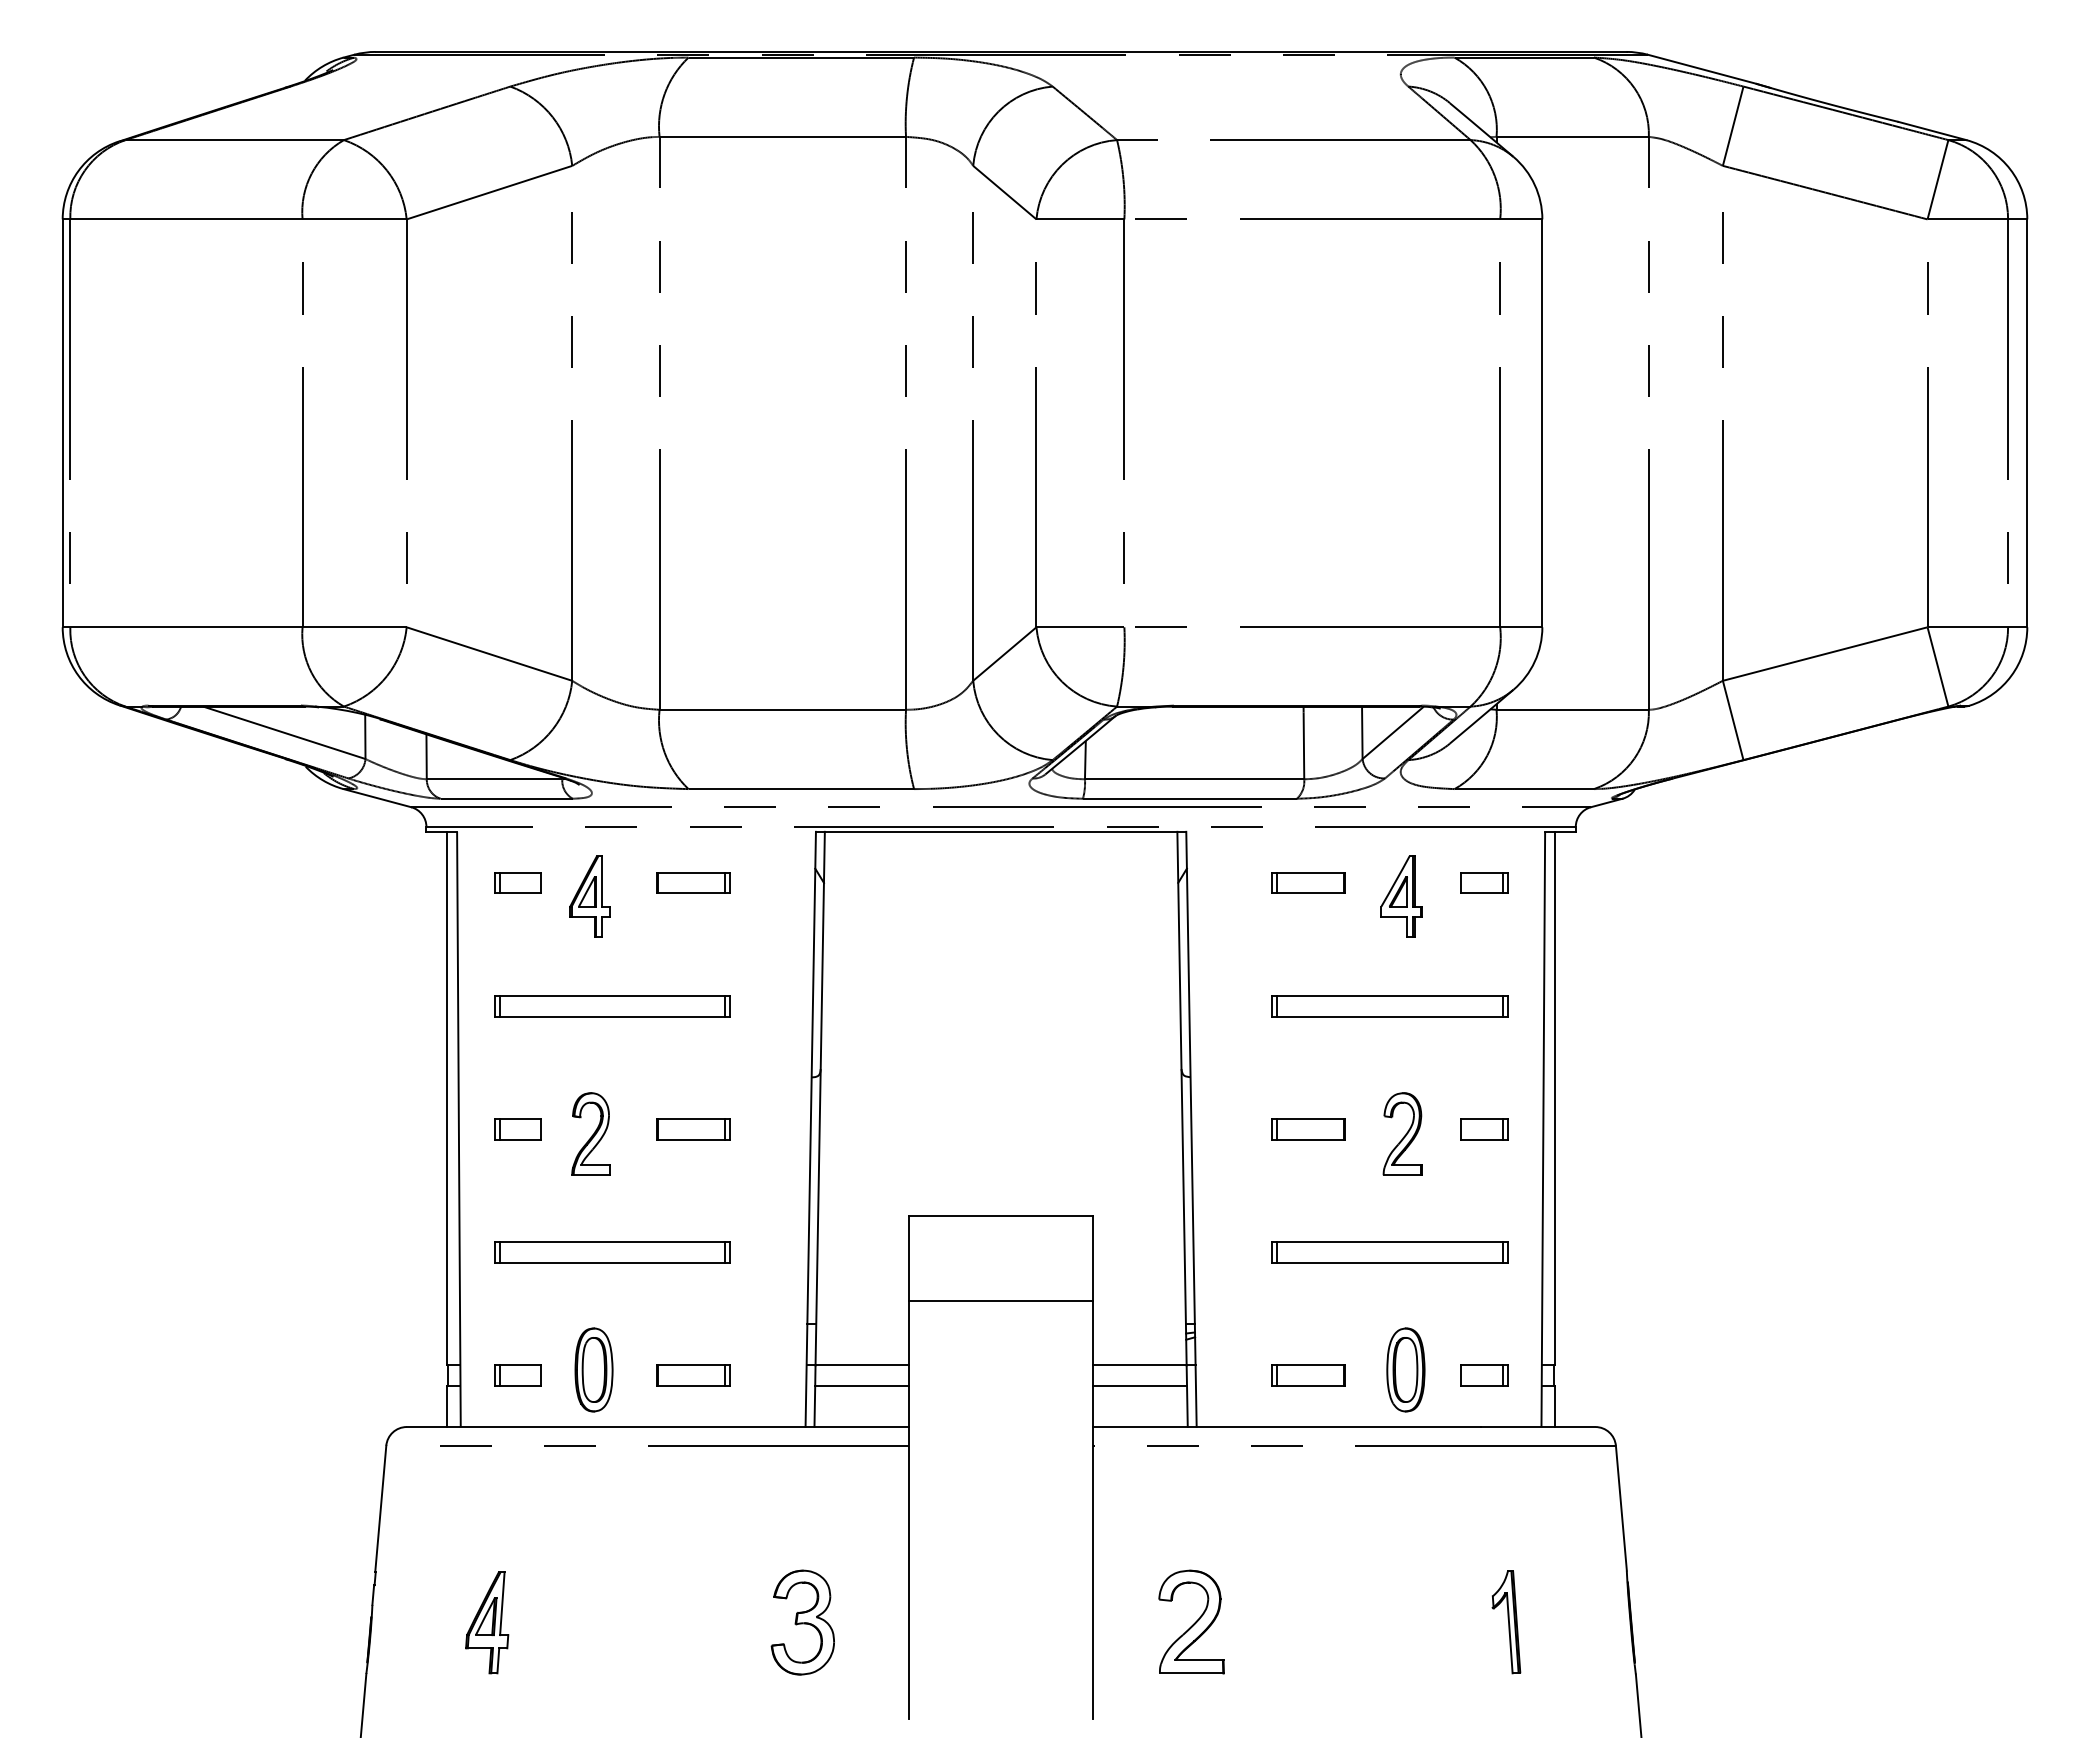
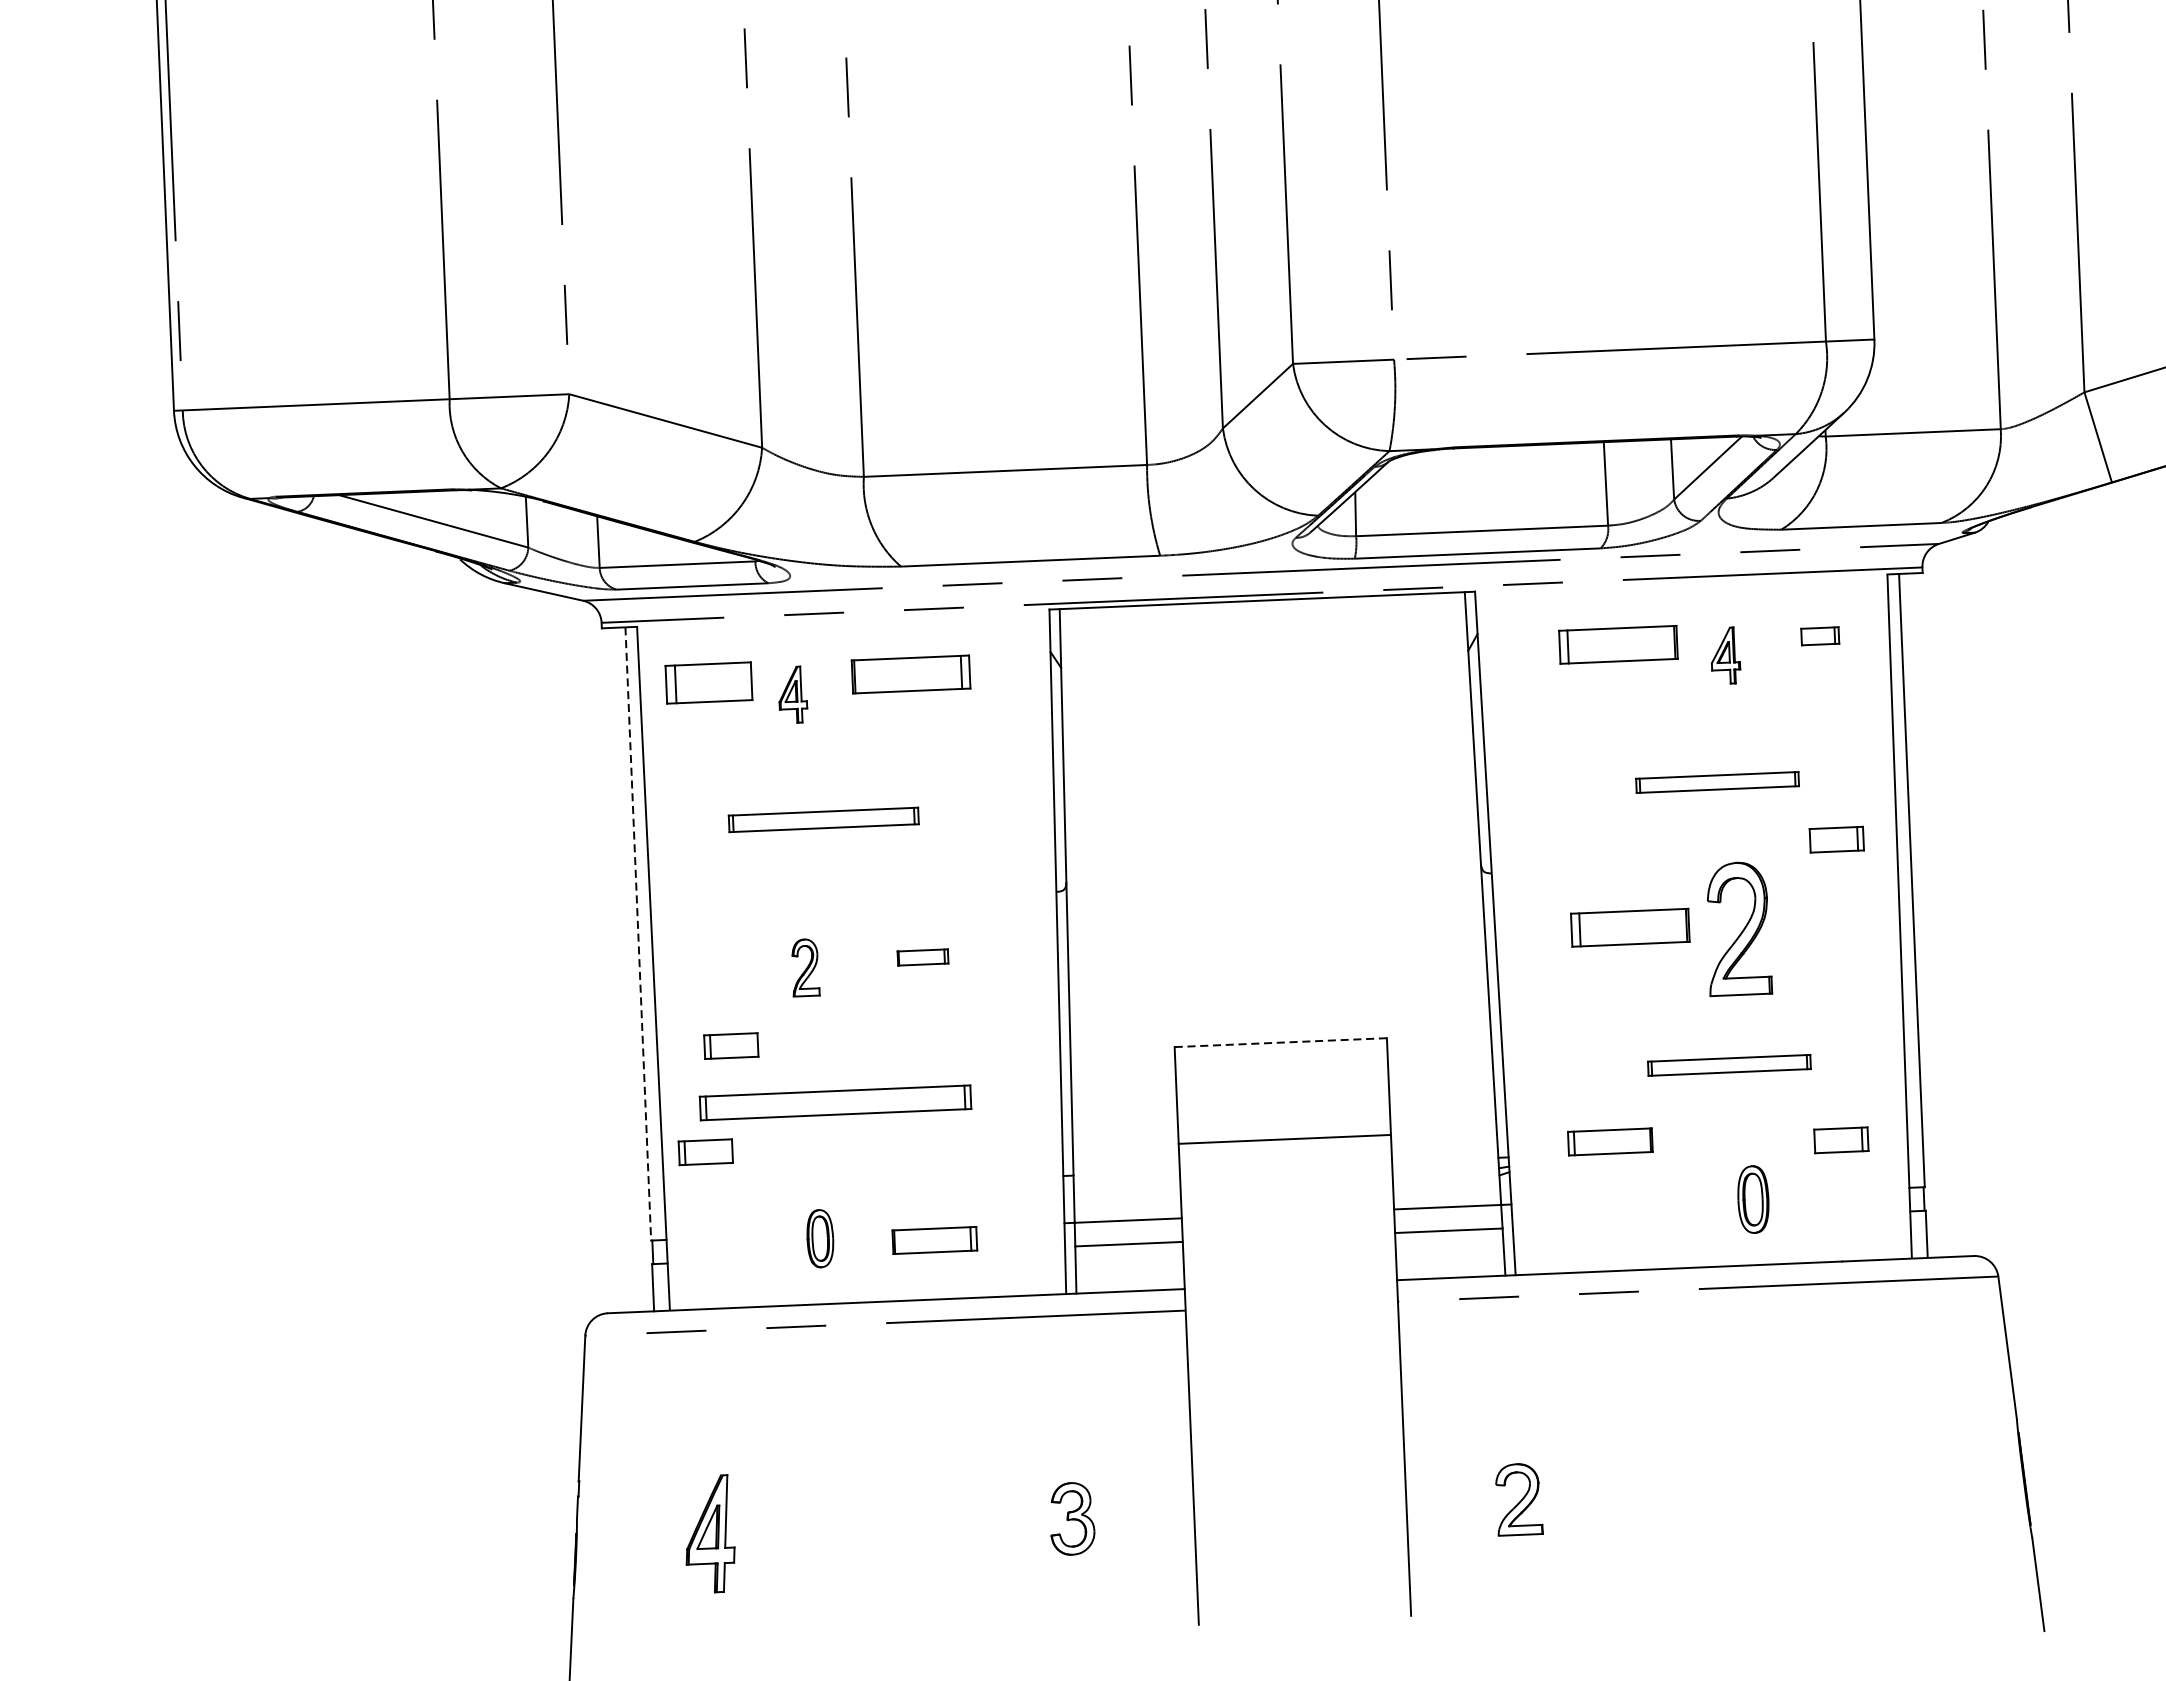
part: (517, 882) -> (708, 682), size x1.6
part: (693, 882) -> (911, 673), size x1.4
part: (1308, 882) -> (1617, 644), size x1.4
part: (1484, 882) -> (1820, 635), size x0.7
part: (589, 896) -> (792, 694), size x0.6
part: (1401, 896) -> (1725, 655), size x0.6
part: (612, 1006) -> (824, 820), size x0.7
part: (1389, 1006) -> (1716, 782), size x0.6
line: (446, 1098) -> (637, 933), solid -> dashed
part: (517, 1129) -> (731, 1046), moved
part: (693, 1129) -> (923, 957), size x0.6
part: (1308, 1129) -> (1629, 927), size x1.4
part: (1484, 1129) -> (1836, 839), moved
part: (590, 1133) -> (804, 967), size x0.6
part: (1402, 1133) -> (1738, 927), size x1.4
line: (1000, 1216) -> (1280, 1042), solid -> dashed
part: (1389, 1252) -> (1728, 1065), size x0.6
part: (593, 1369) -> (819, 1238), size x0.6
part: (1405, 1369) -> (1752, 1199), size x0.7
part: (517, 1375) -> (705, 1152), moved
part: (1308, 1375) -> (1610, 1141), moved
part: (1484, 1375) -> (1841, 1140), moved
part: (1191, 1621) -> (1519, 1498), size x0.6
part: (802, 1622) -> (1072, 1518), size x0.6
part: (1506, 1622) -> (1881, 1484), removed

